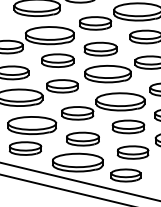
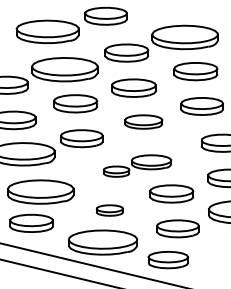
part: (107, 73) -> (143, 121), size x0.6
part: (103, 106) -> (137, 165), size x0.6
part: (82, 139) -> (109, 210), size x0.6

